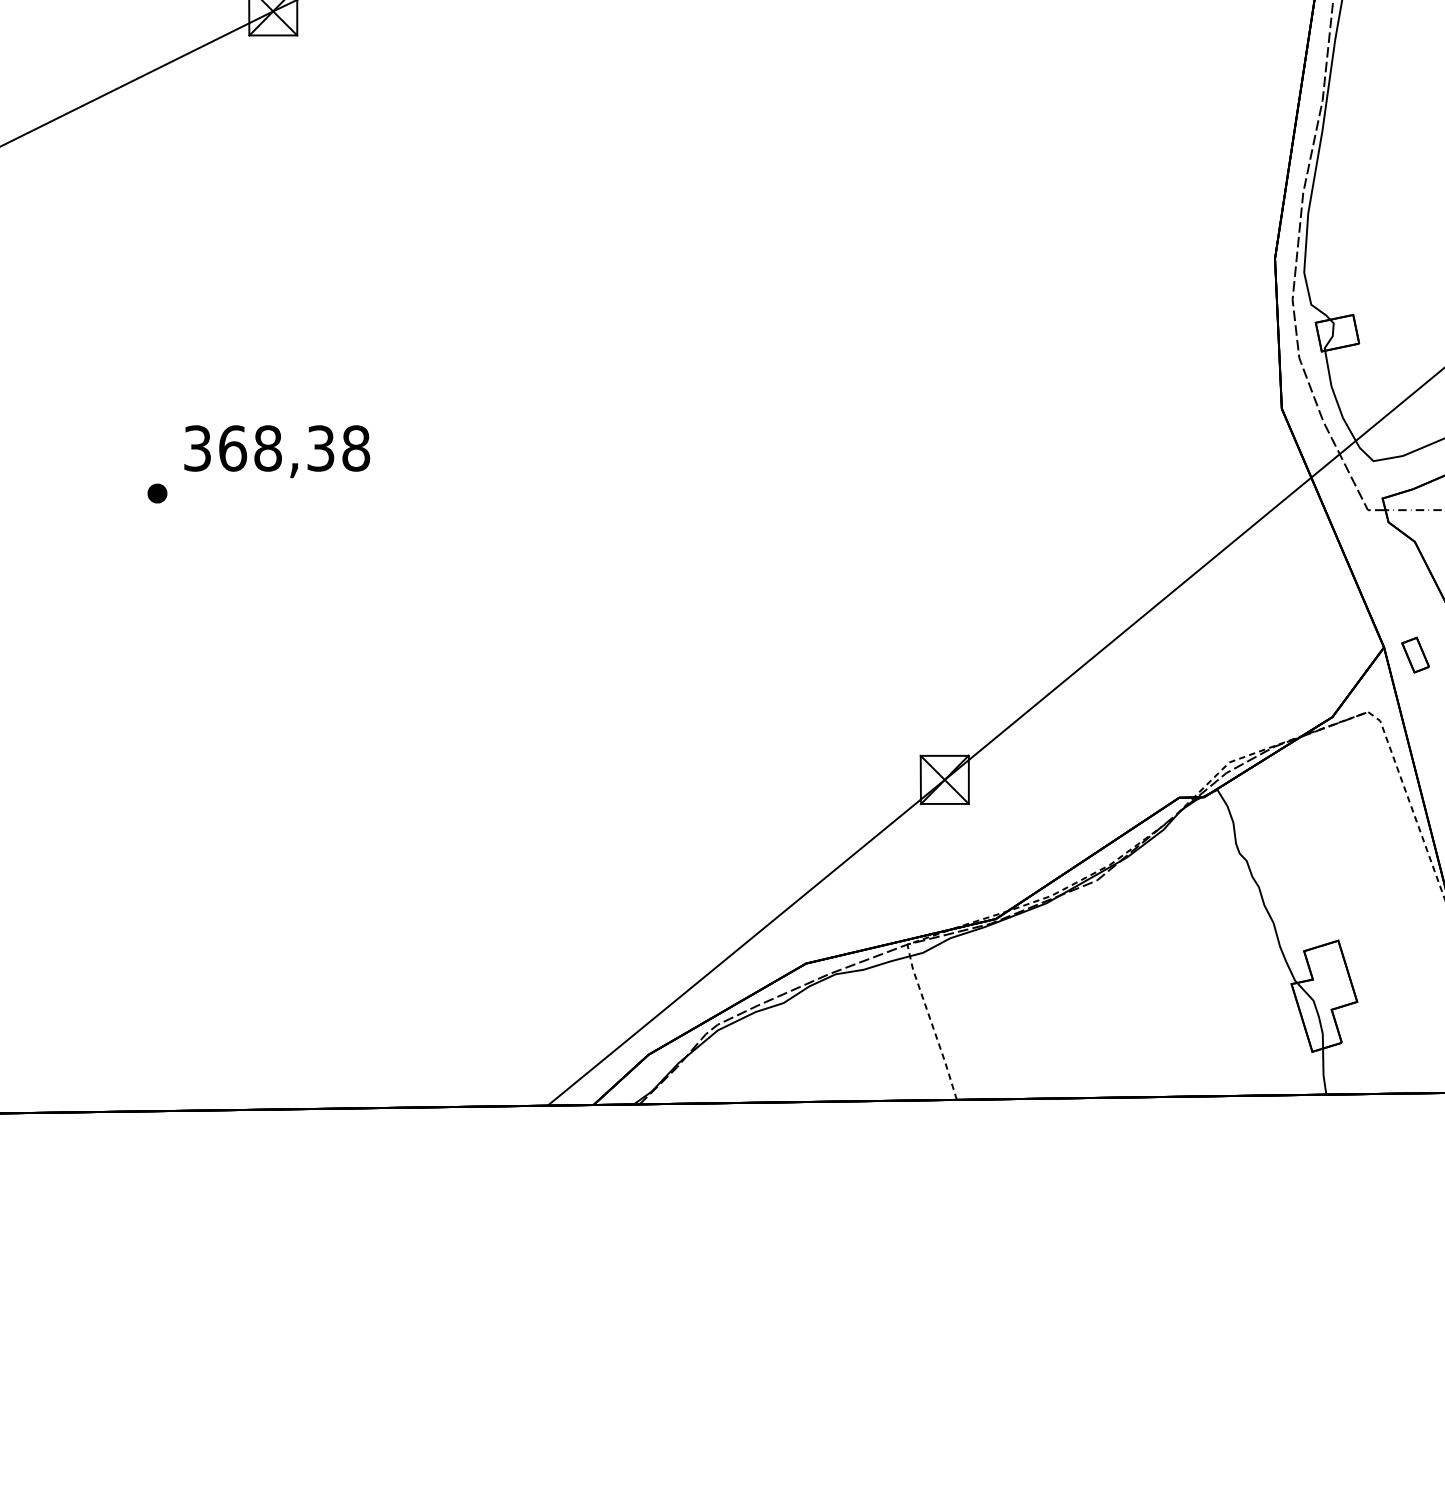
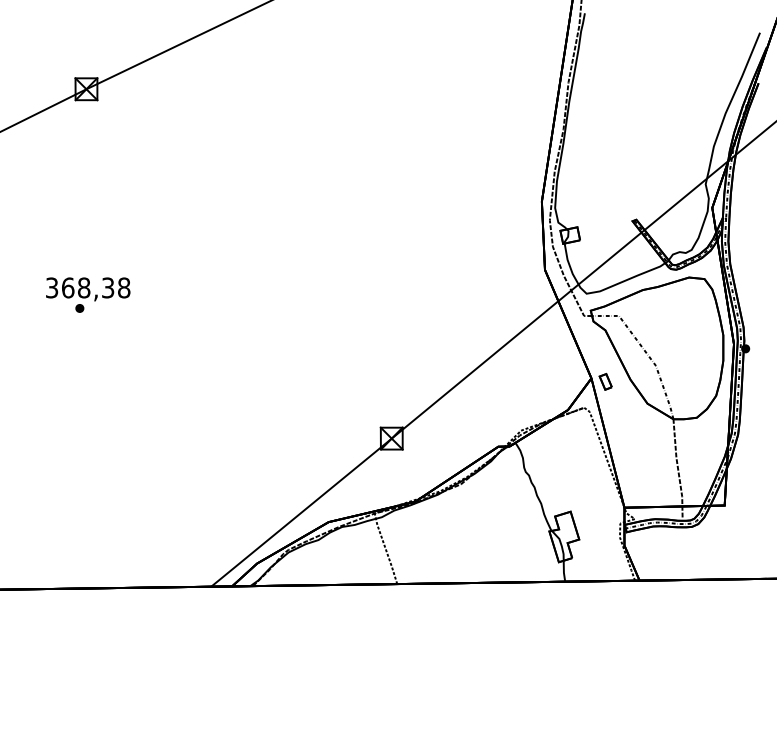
part: (156, 493) -> (79, 308), moved

